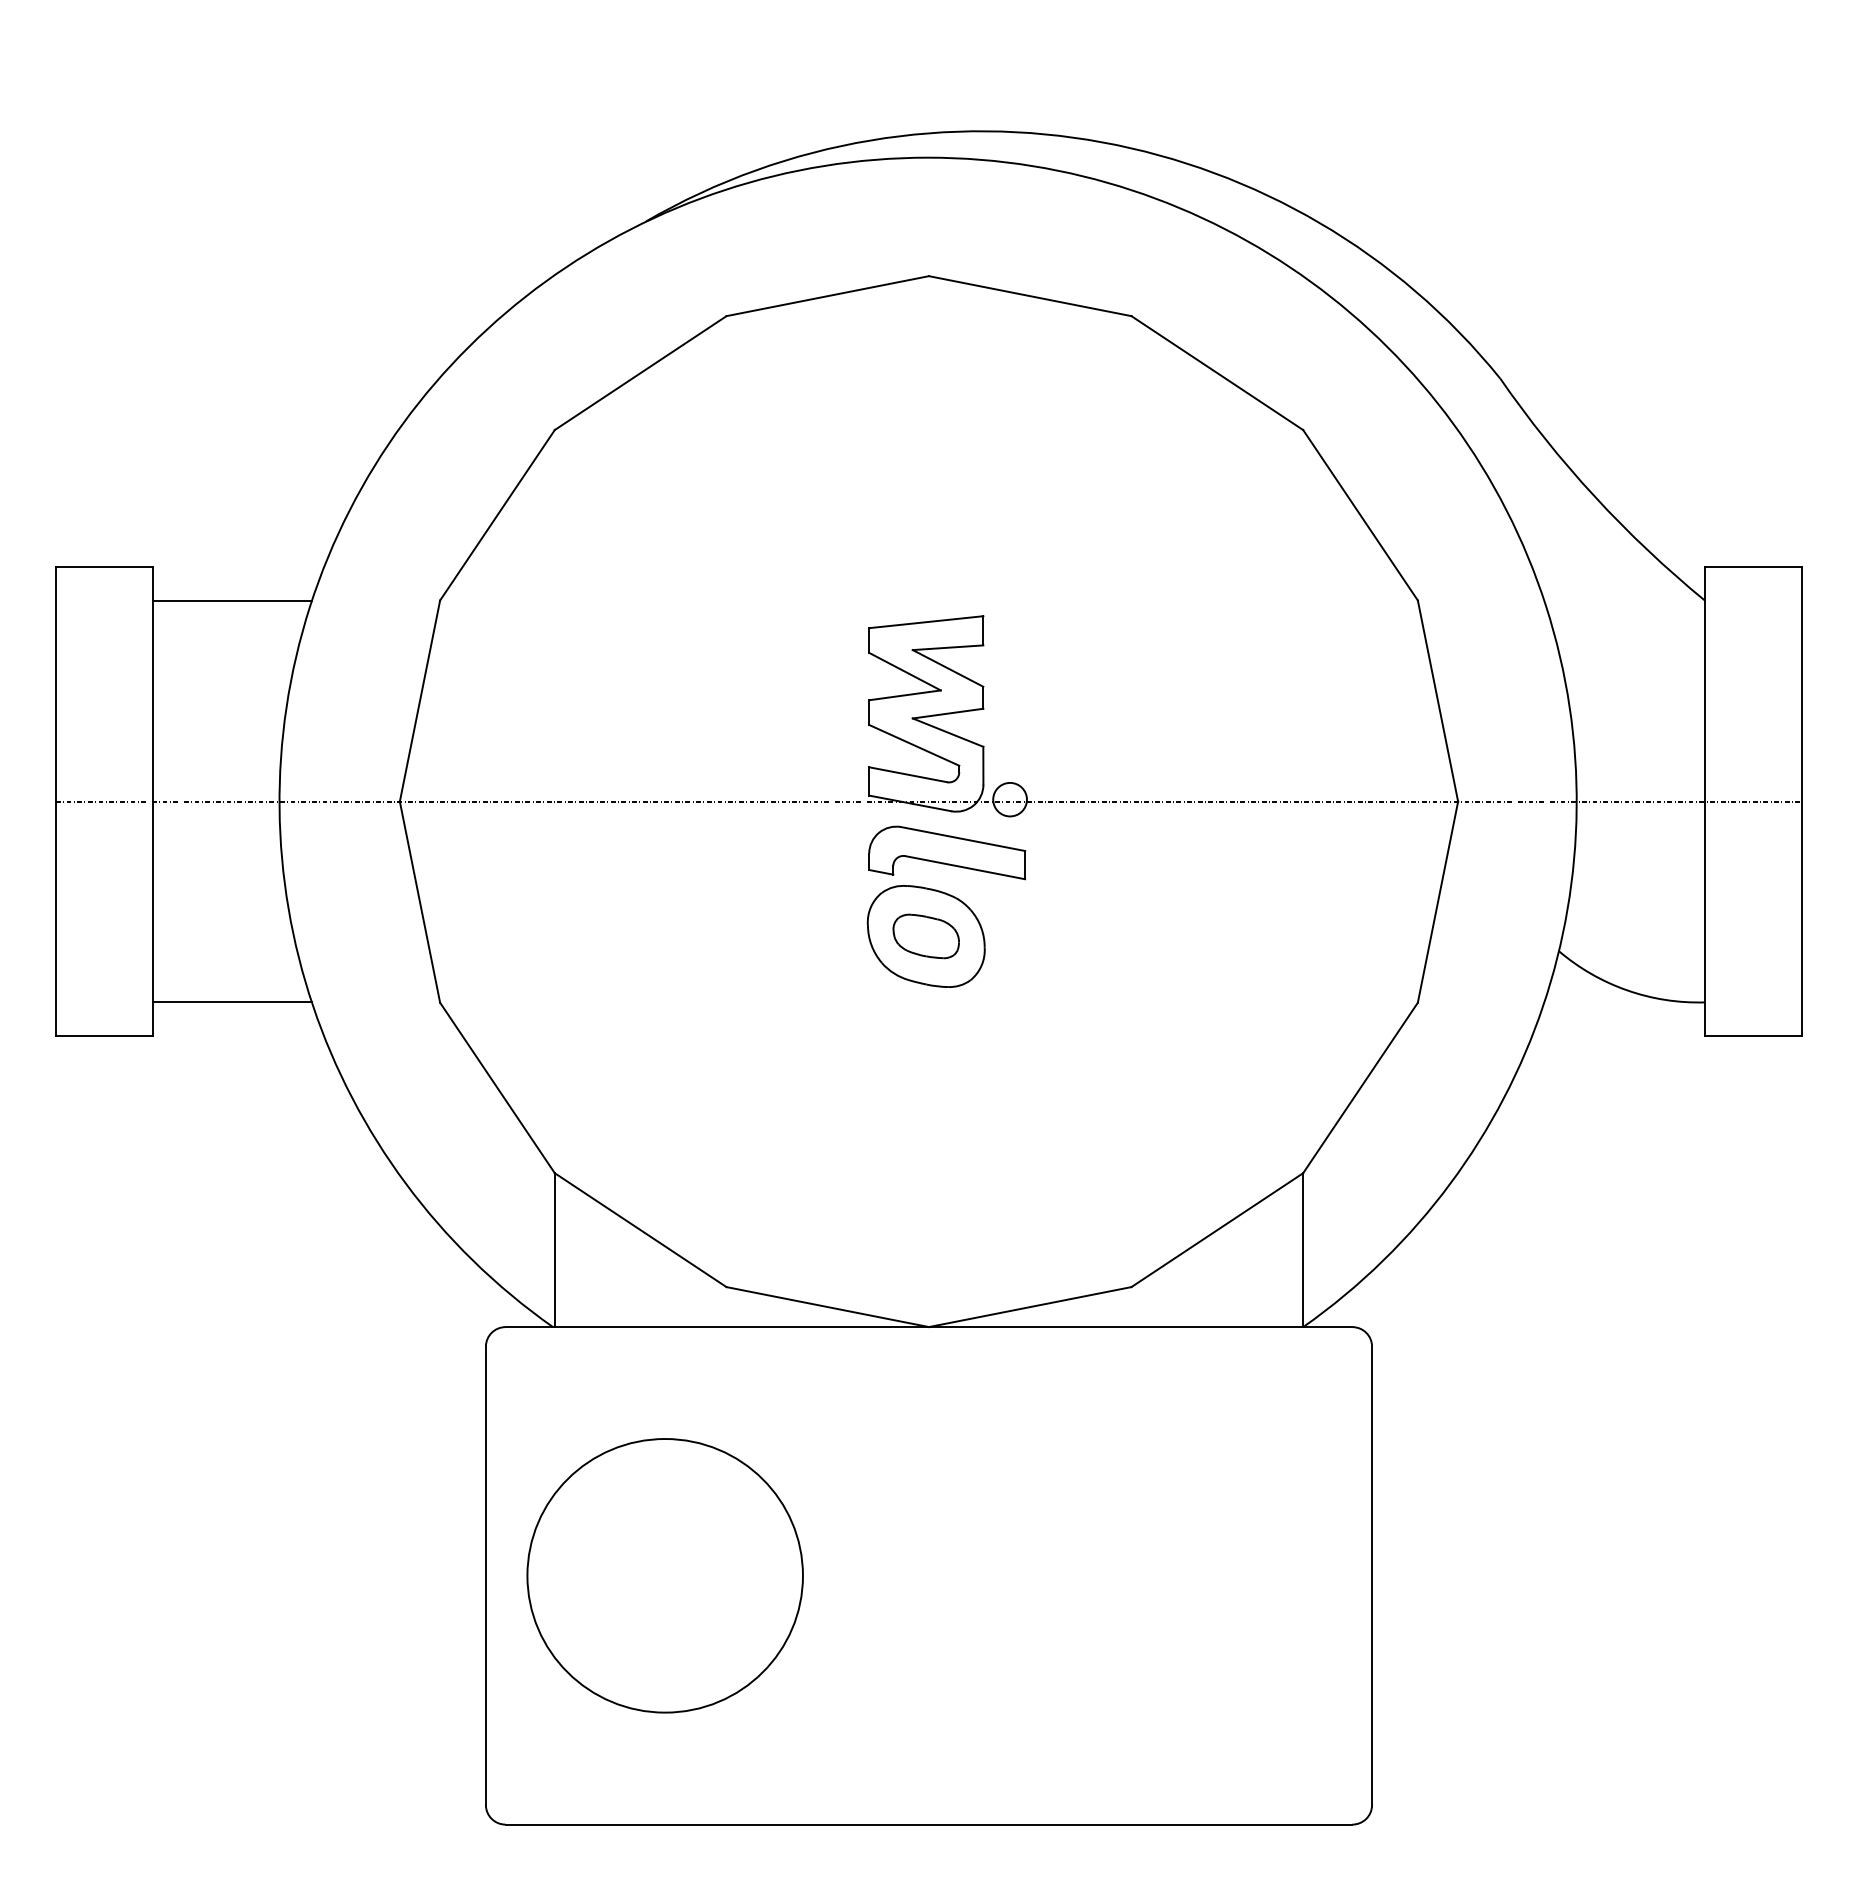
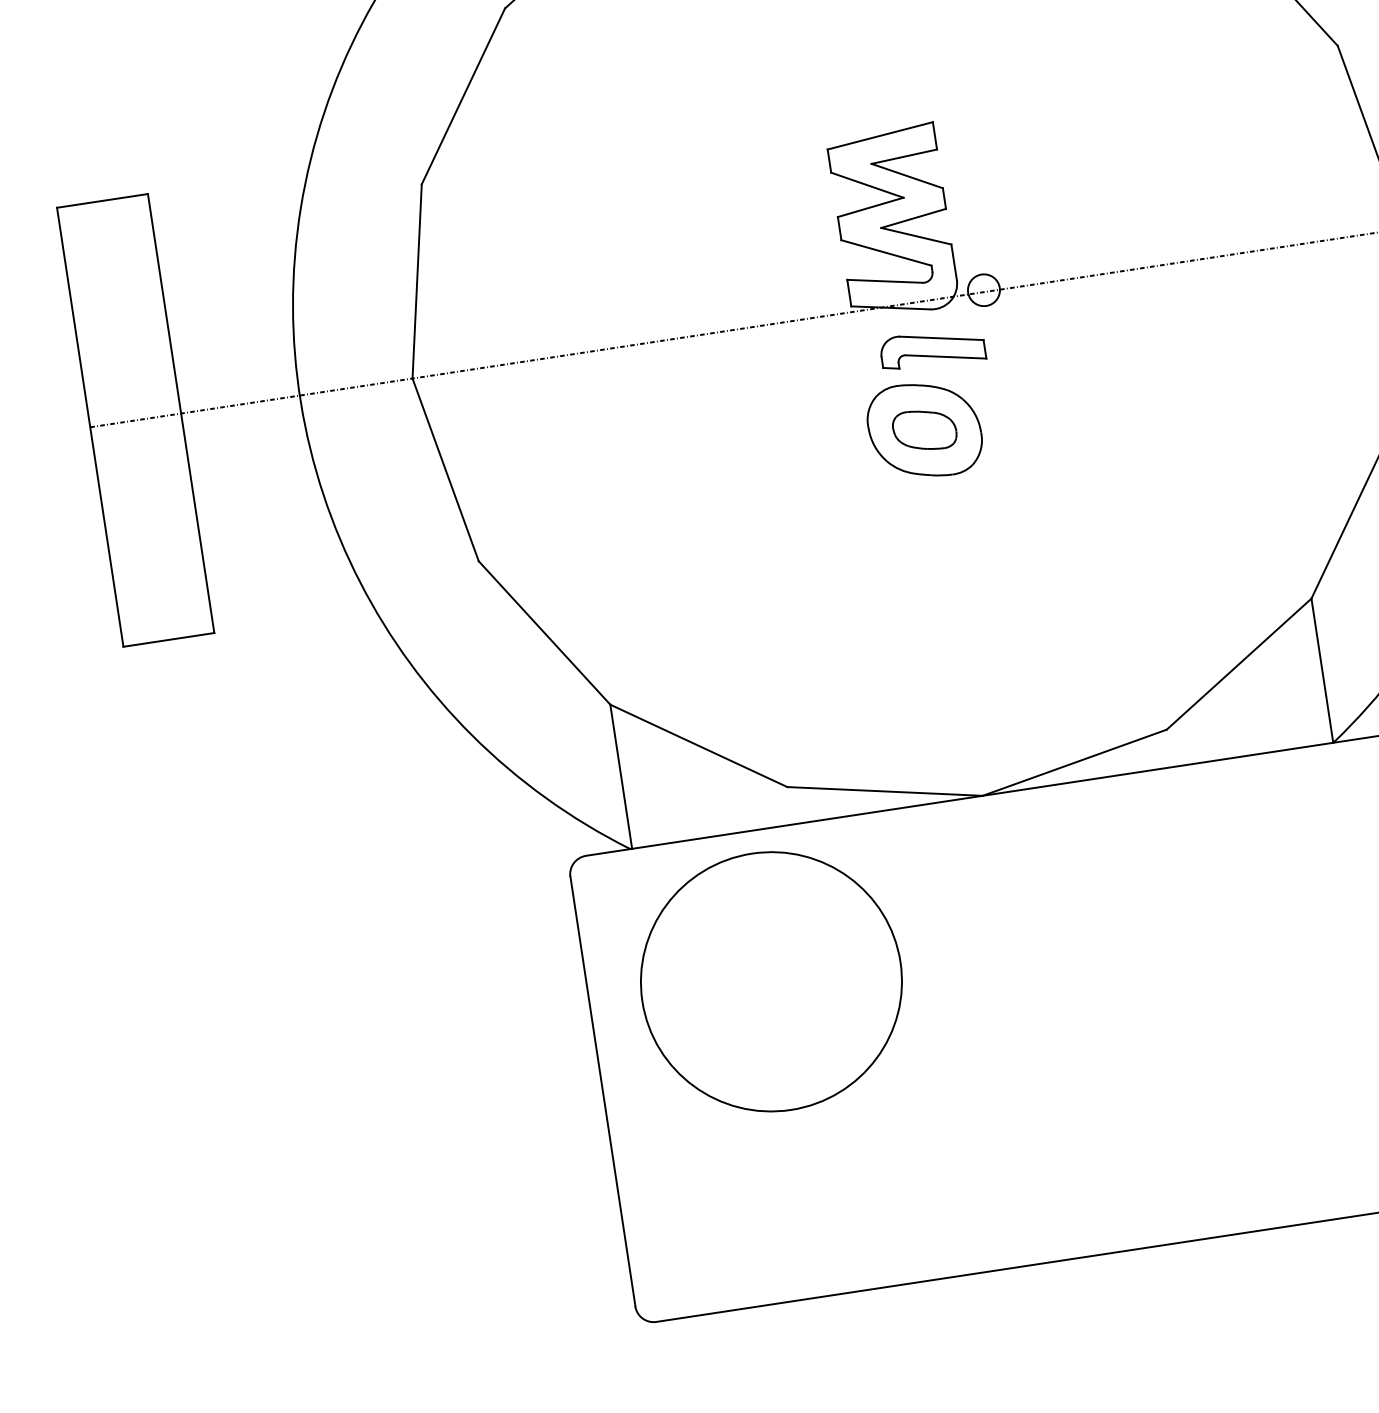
line: (231, 600) -> (226, 213), removed
part: (947, 852) -> (932, 348), size x0.7
line: (231, 1002) -> (283, 590), removed
part: (664, 1575) -> (770, 981), moved

